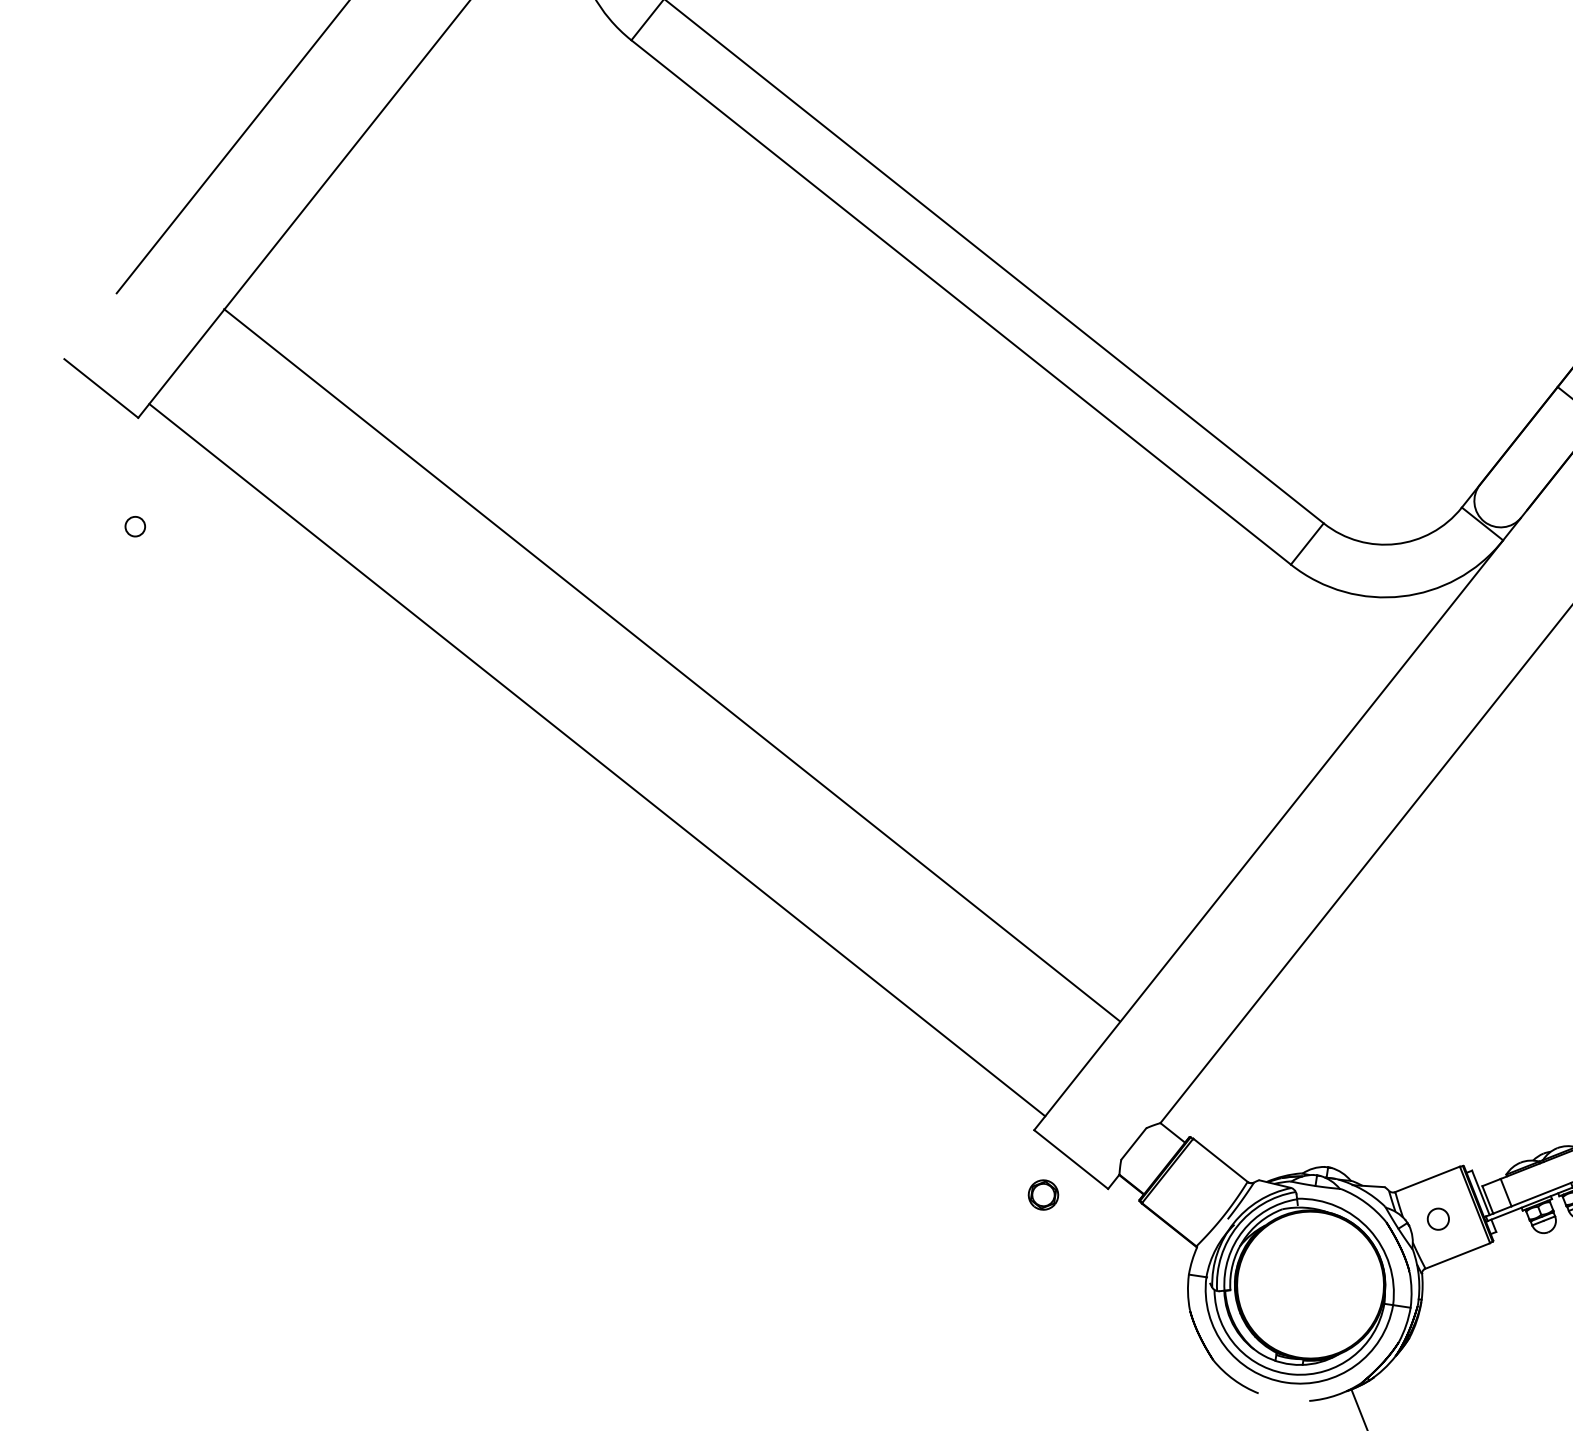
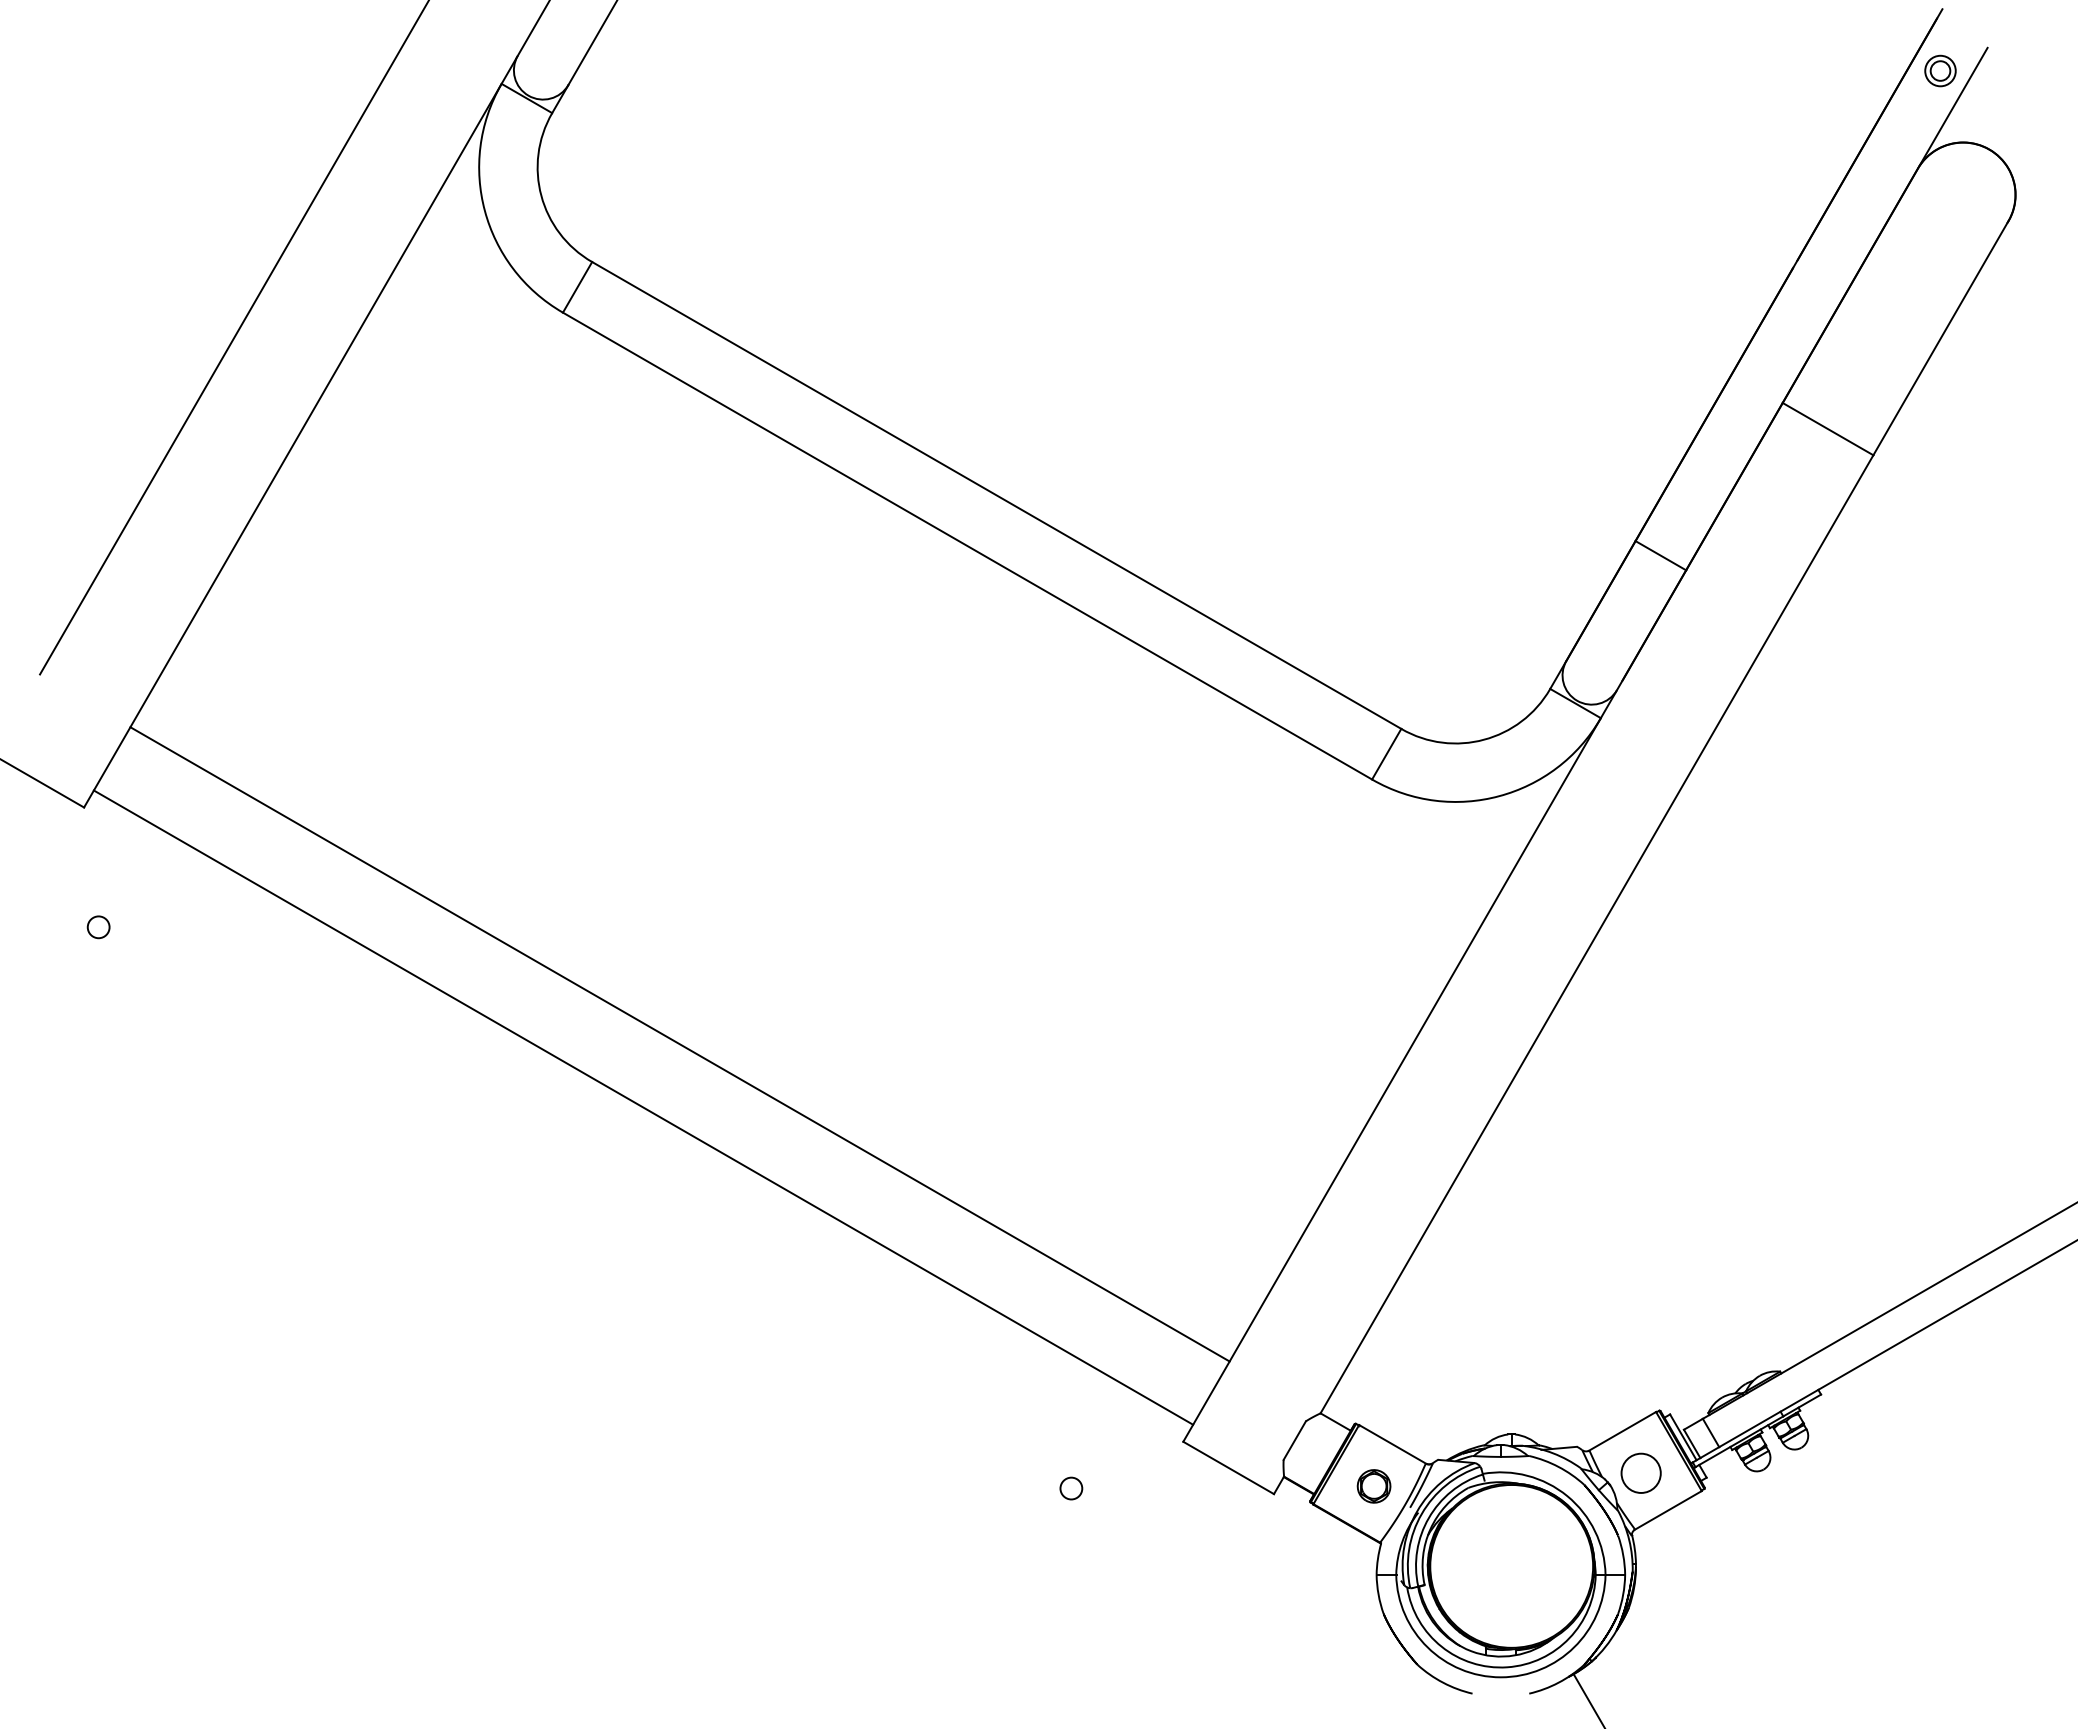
line: (671, 665) -> (679, 1044), moved
circle: (928, 1156) -> (1071, 1488), added
part: (1042, 1195) -> (1373, 1486), moved
circle: (1437, 1218) -> (1640, 1472), size x1.67

